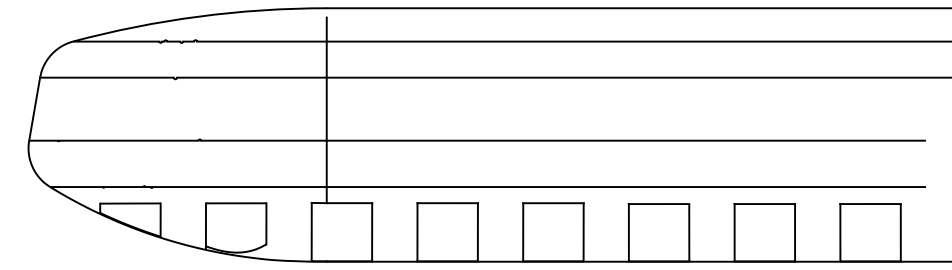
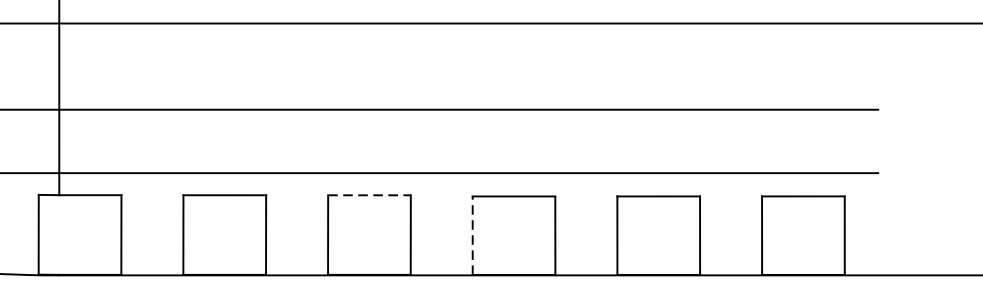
line: (553, 203) -> (369, 195), solid -> dashed
line: (628, 232) -> (472, 235), solid -> dashed

